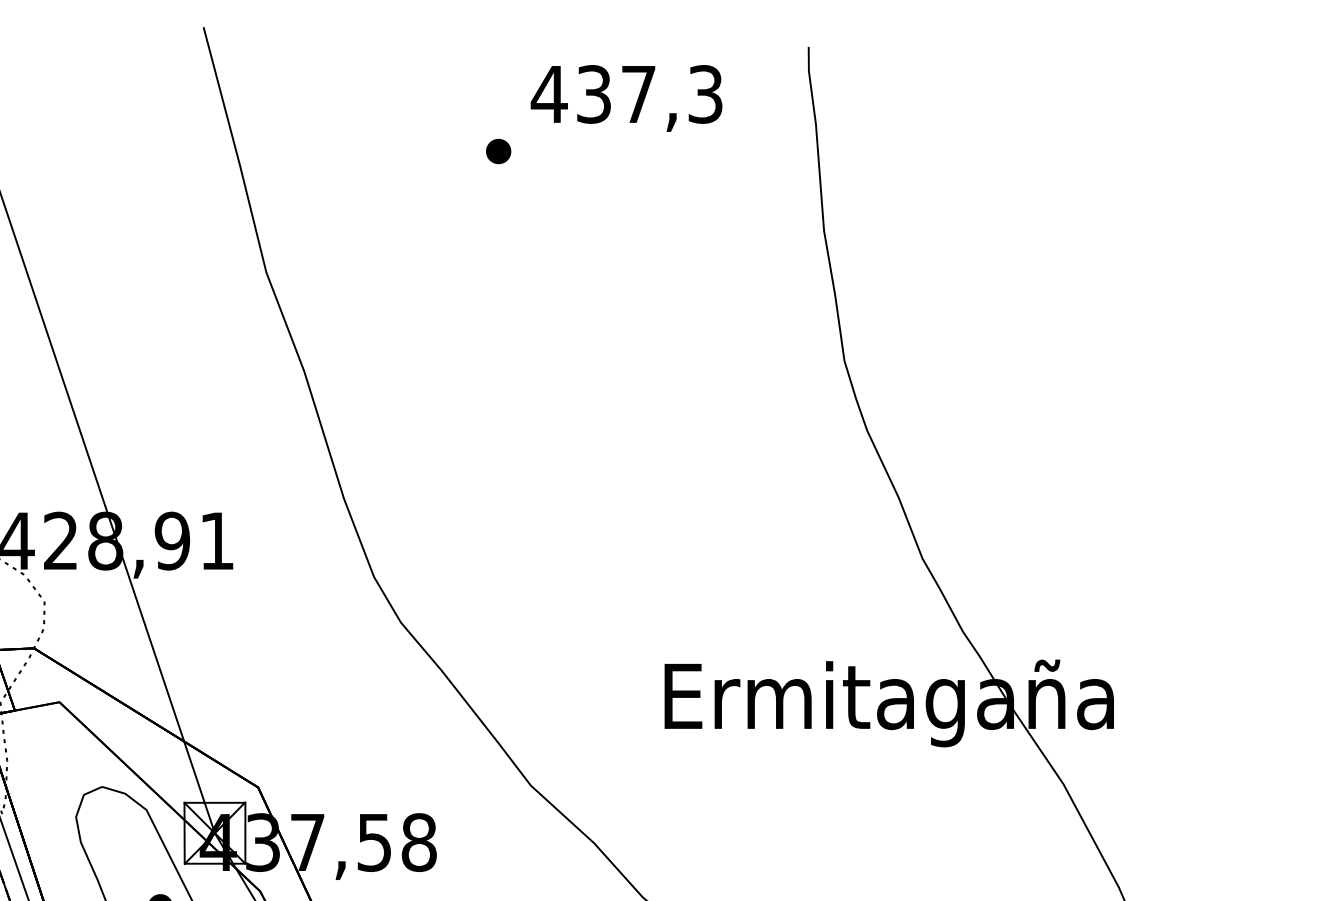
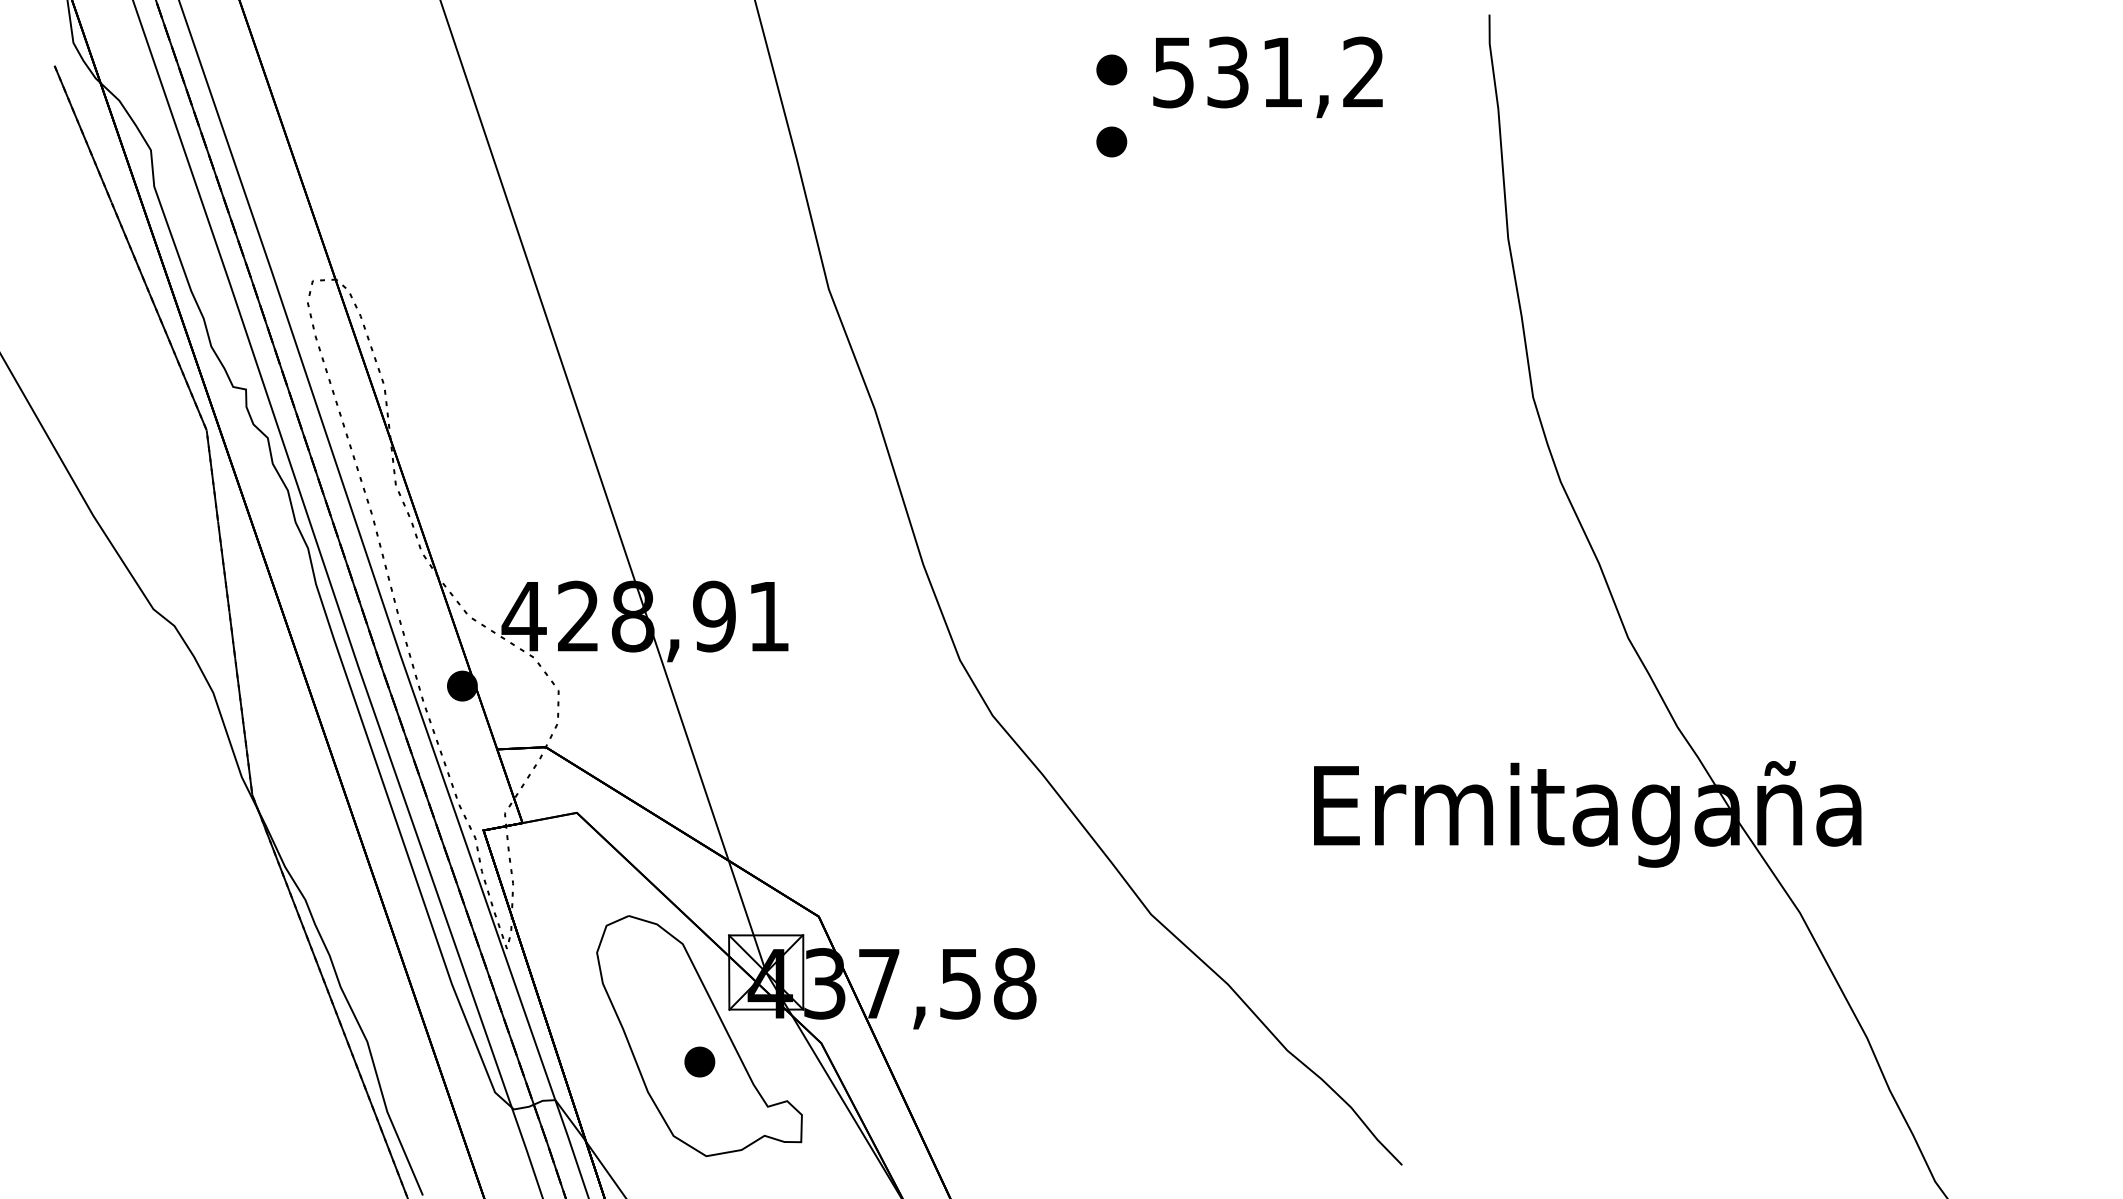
part: (498, 92) -> (1111, 69), added
text: (626, 94) -> (1267, 72), 437,3 -> 531,2

